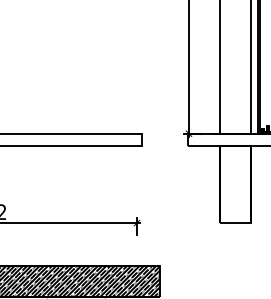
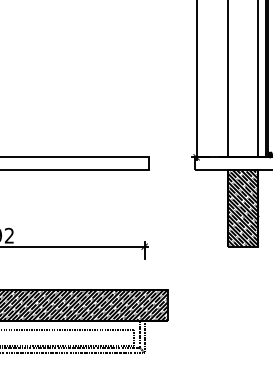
hatch: (234, 183) -> (242, 207), added

